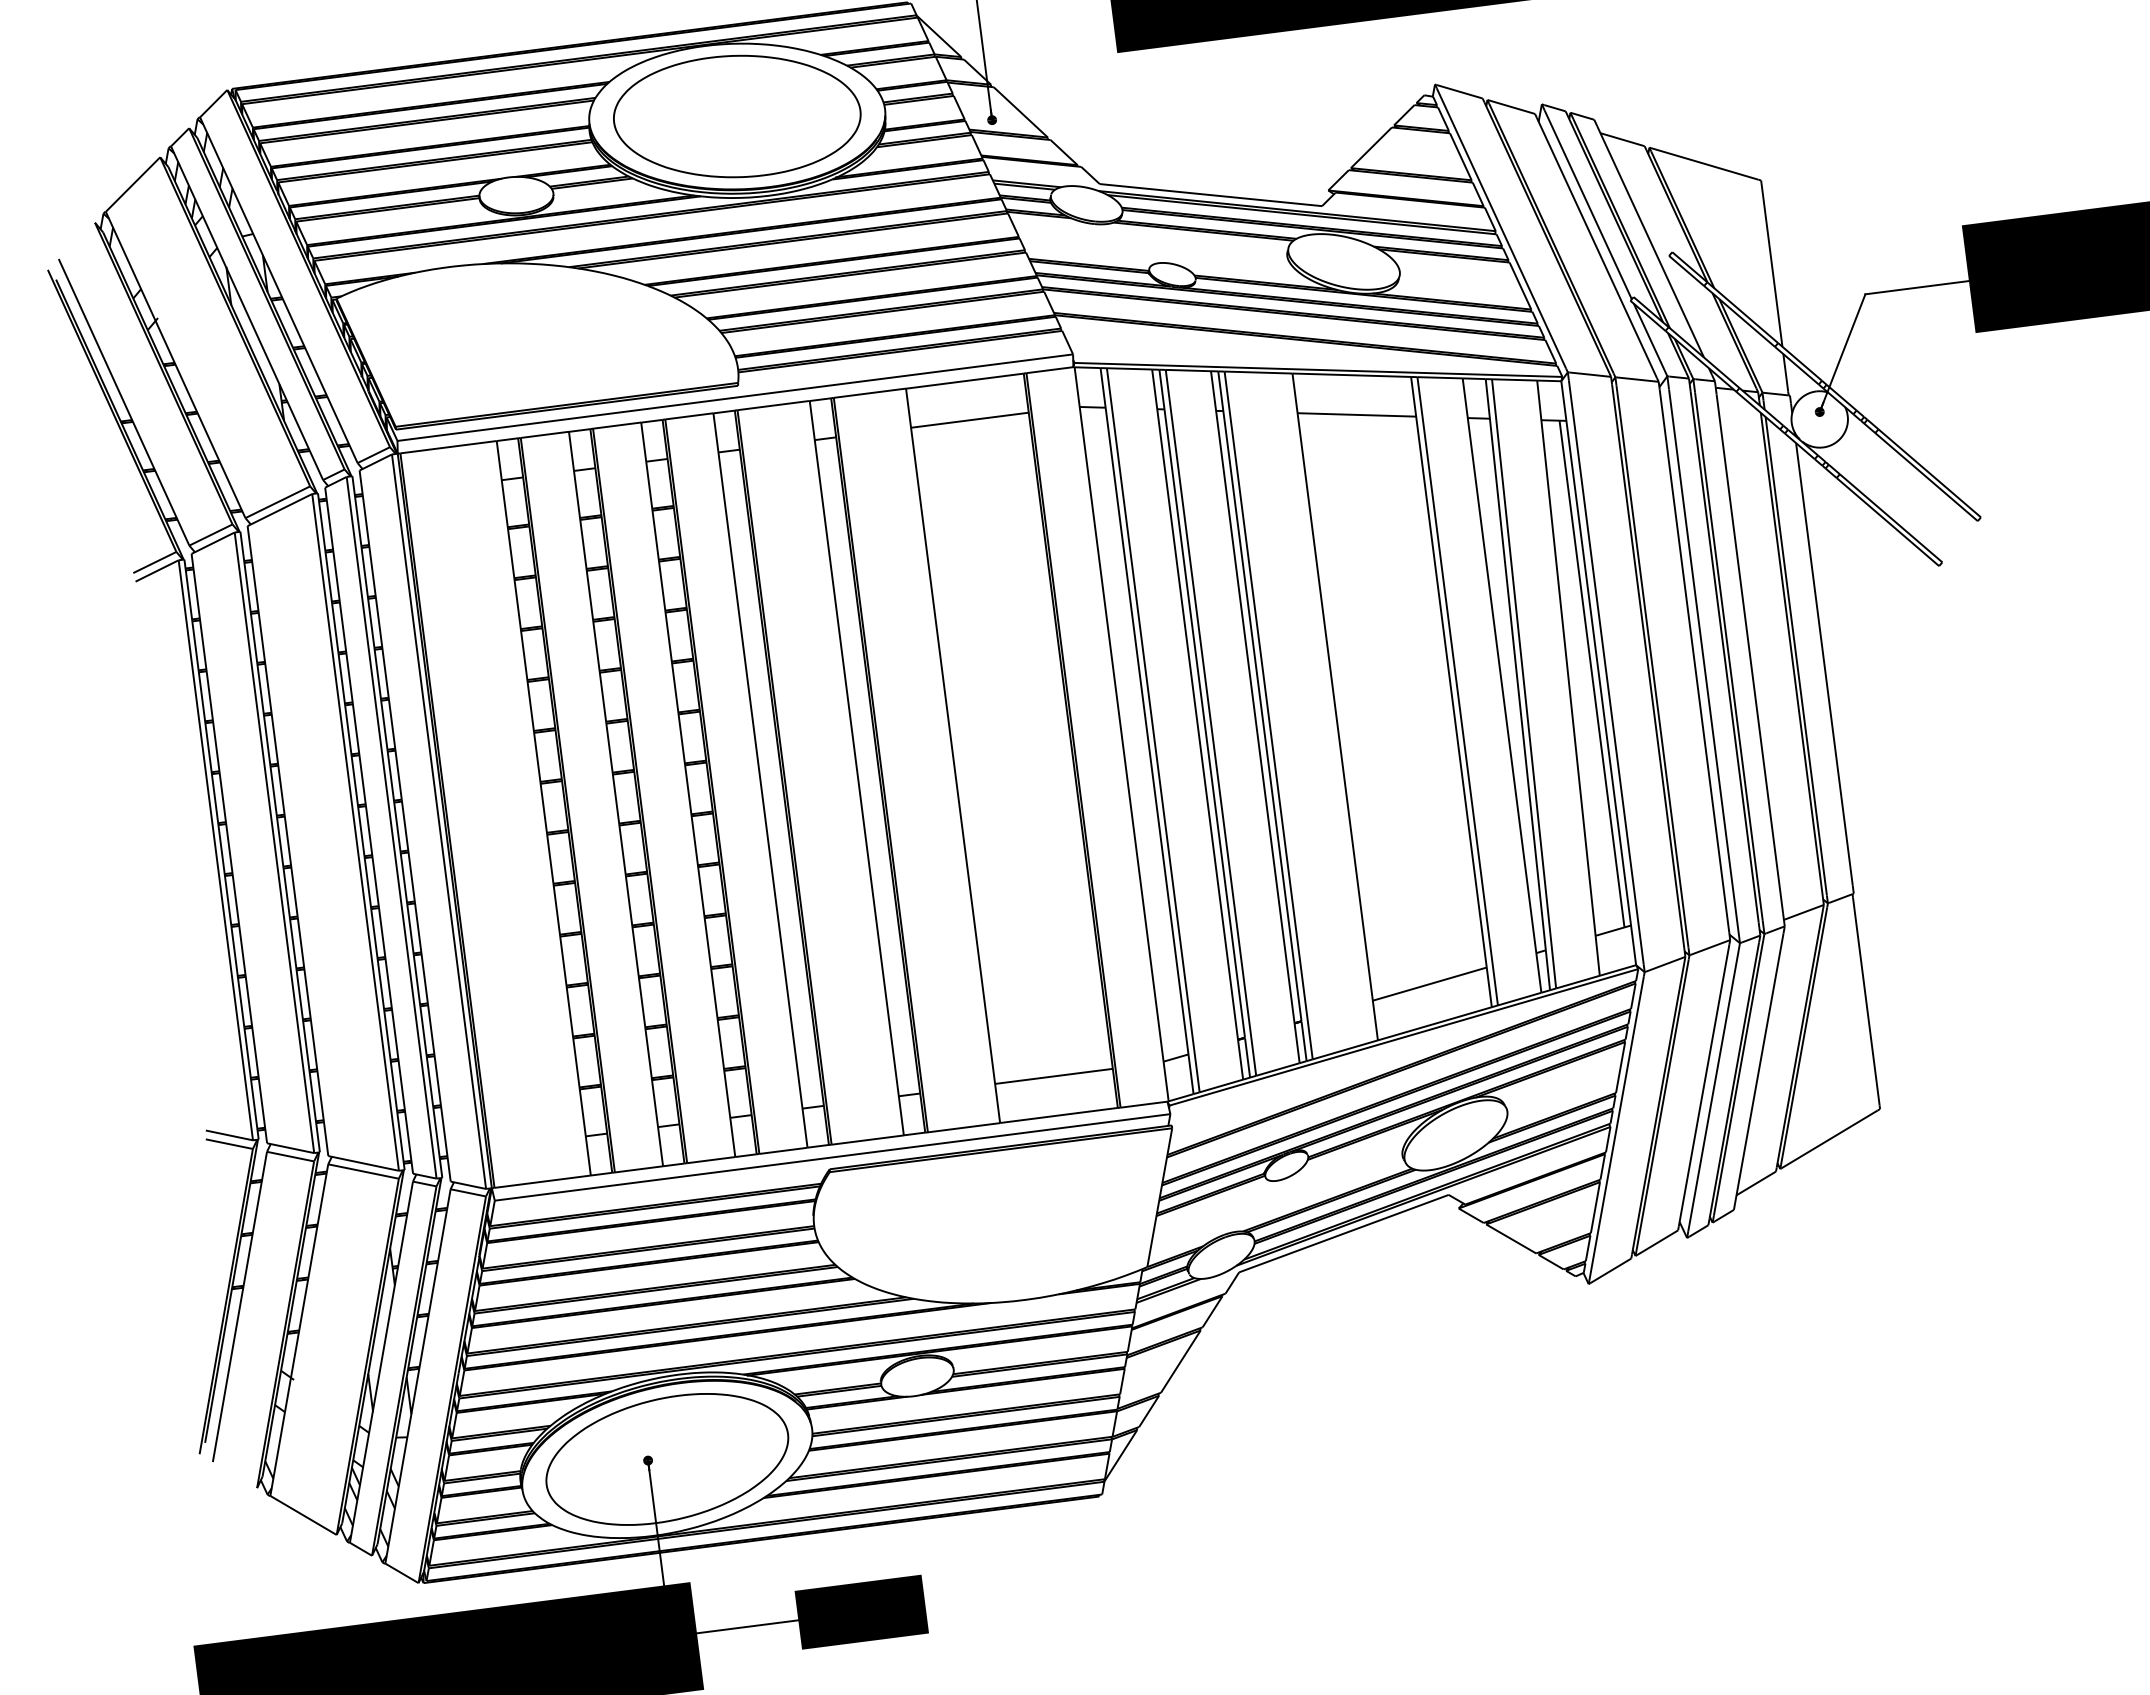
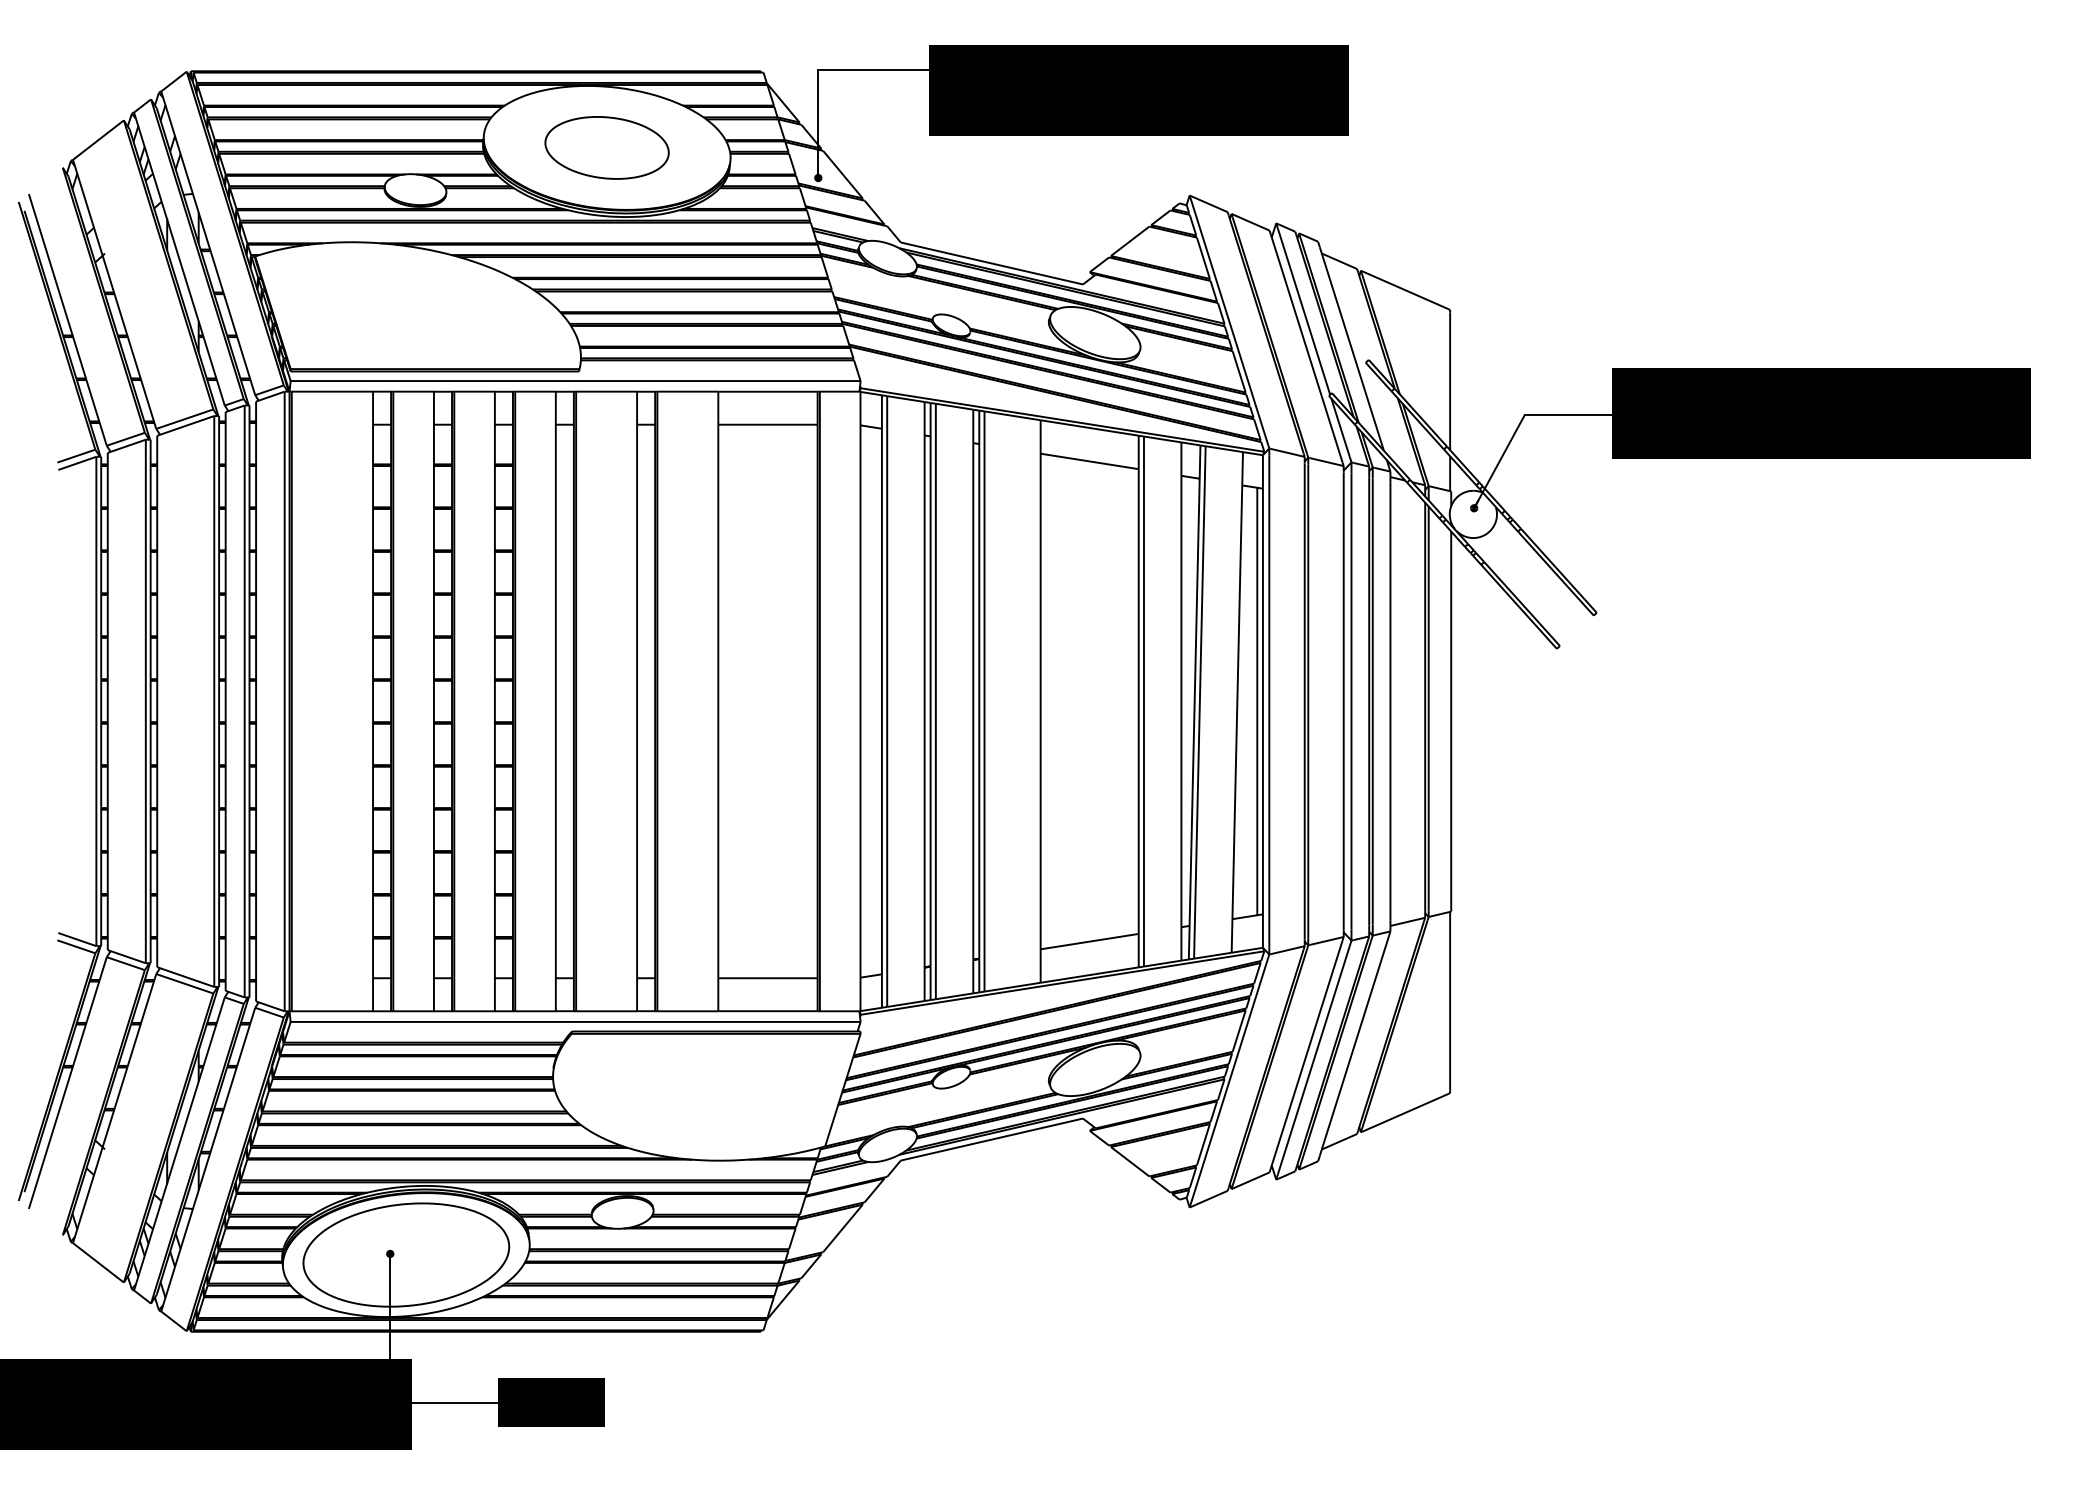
part: (736, 116) -> (606, 147), size x0.6

